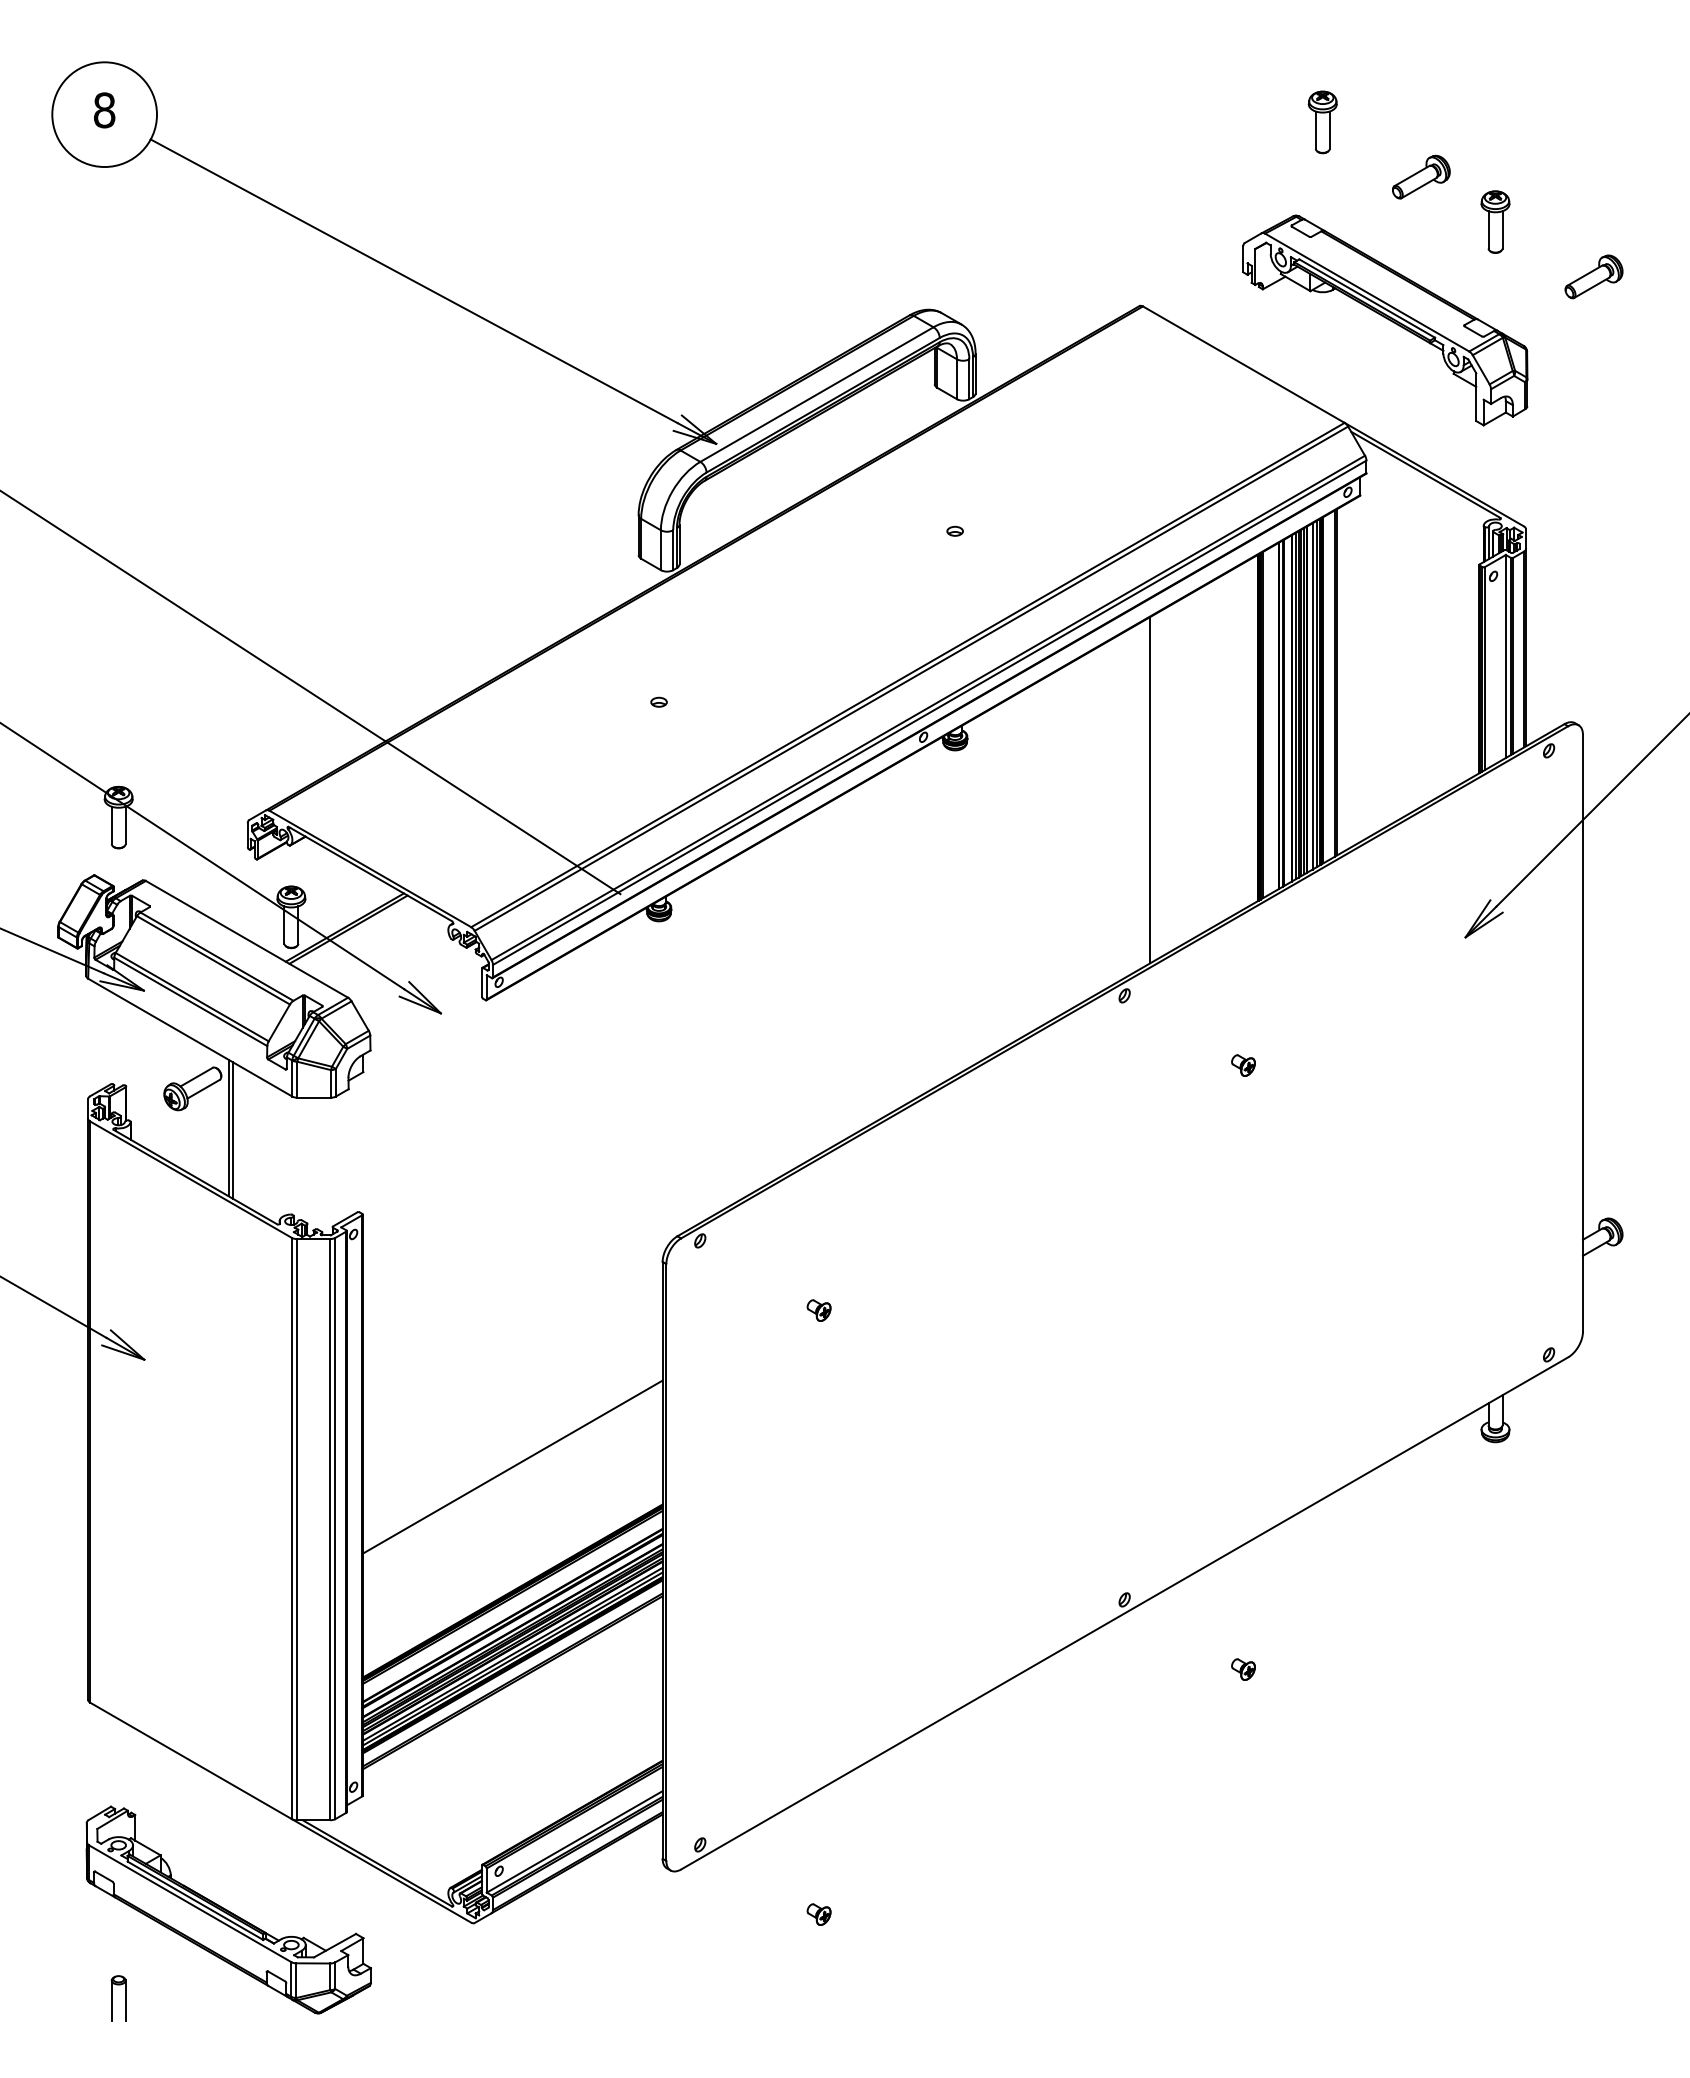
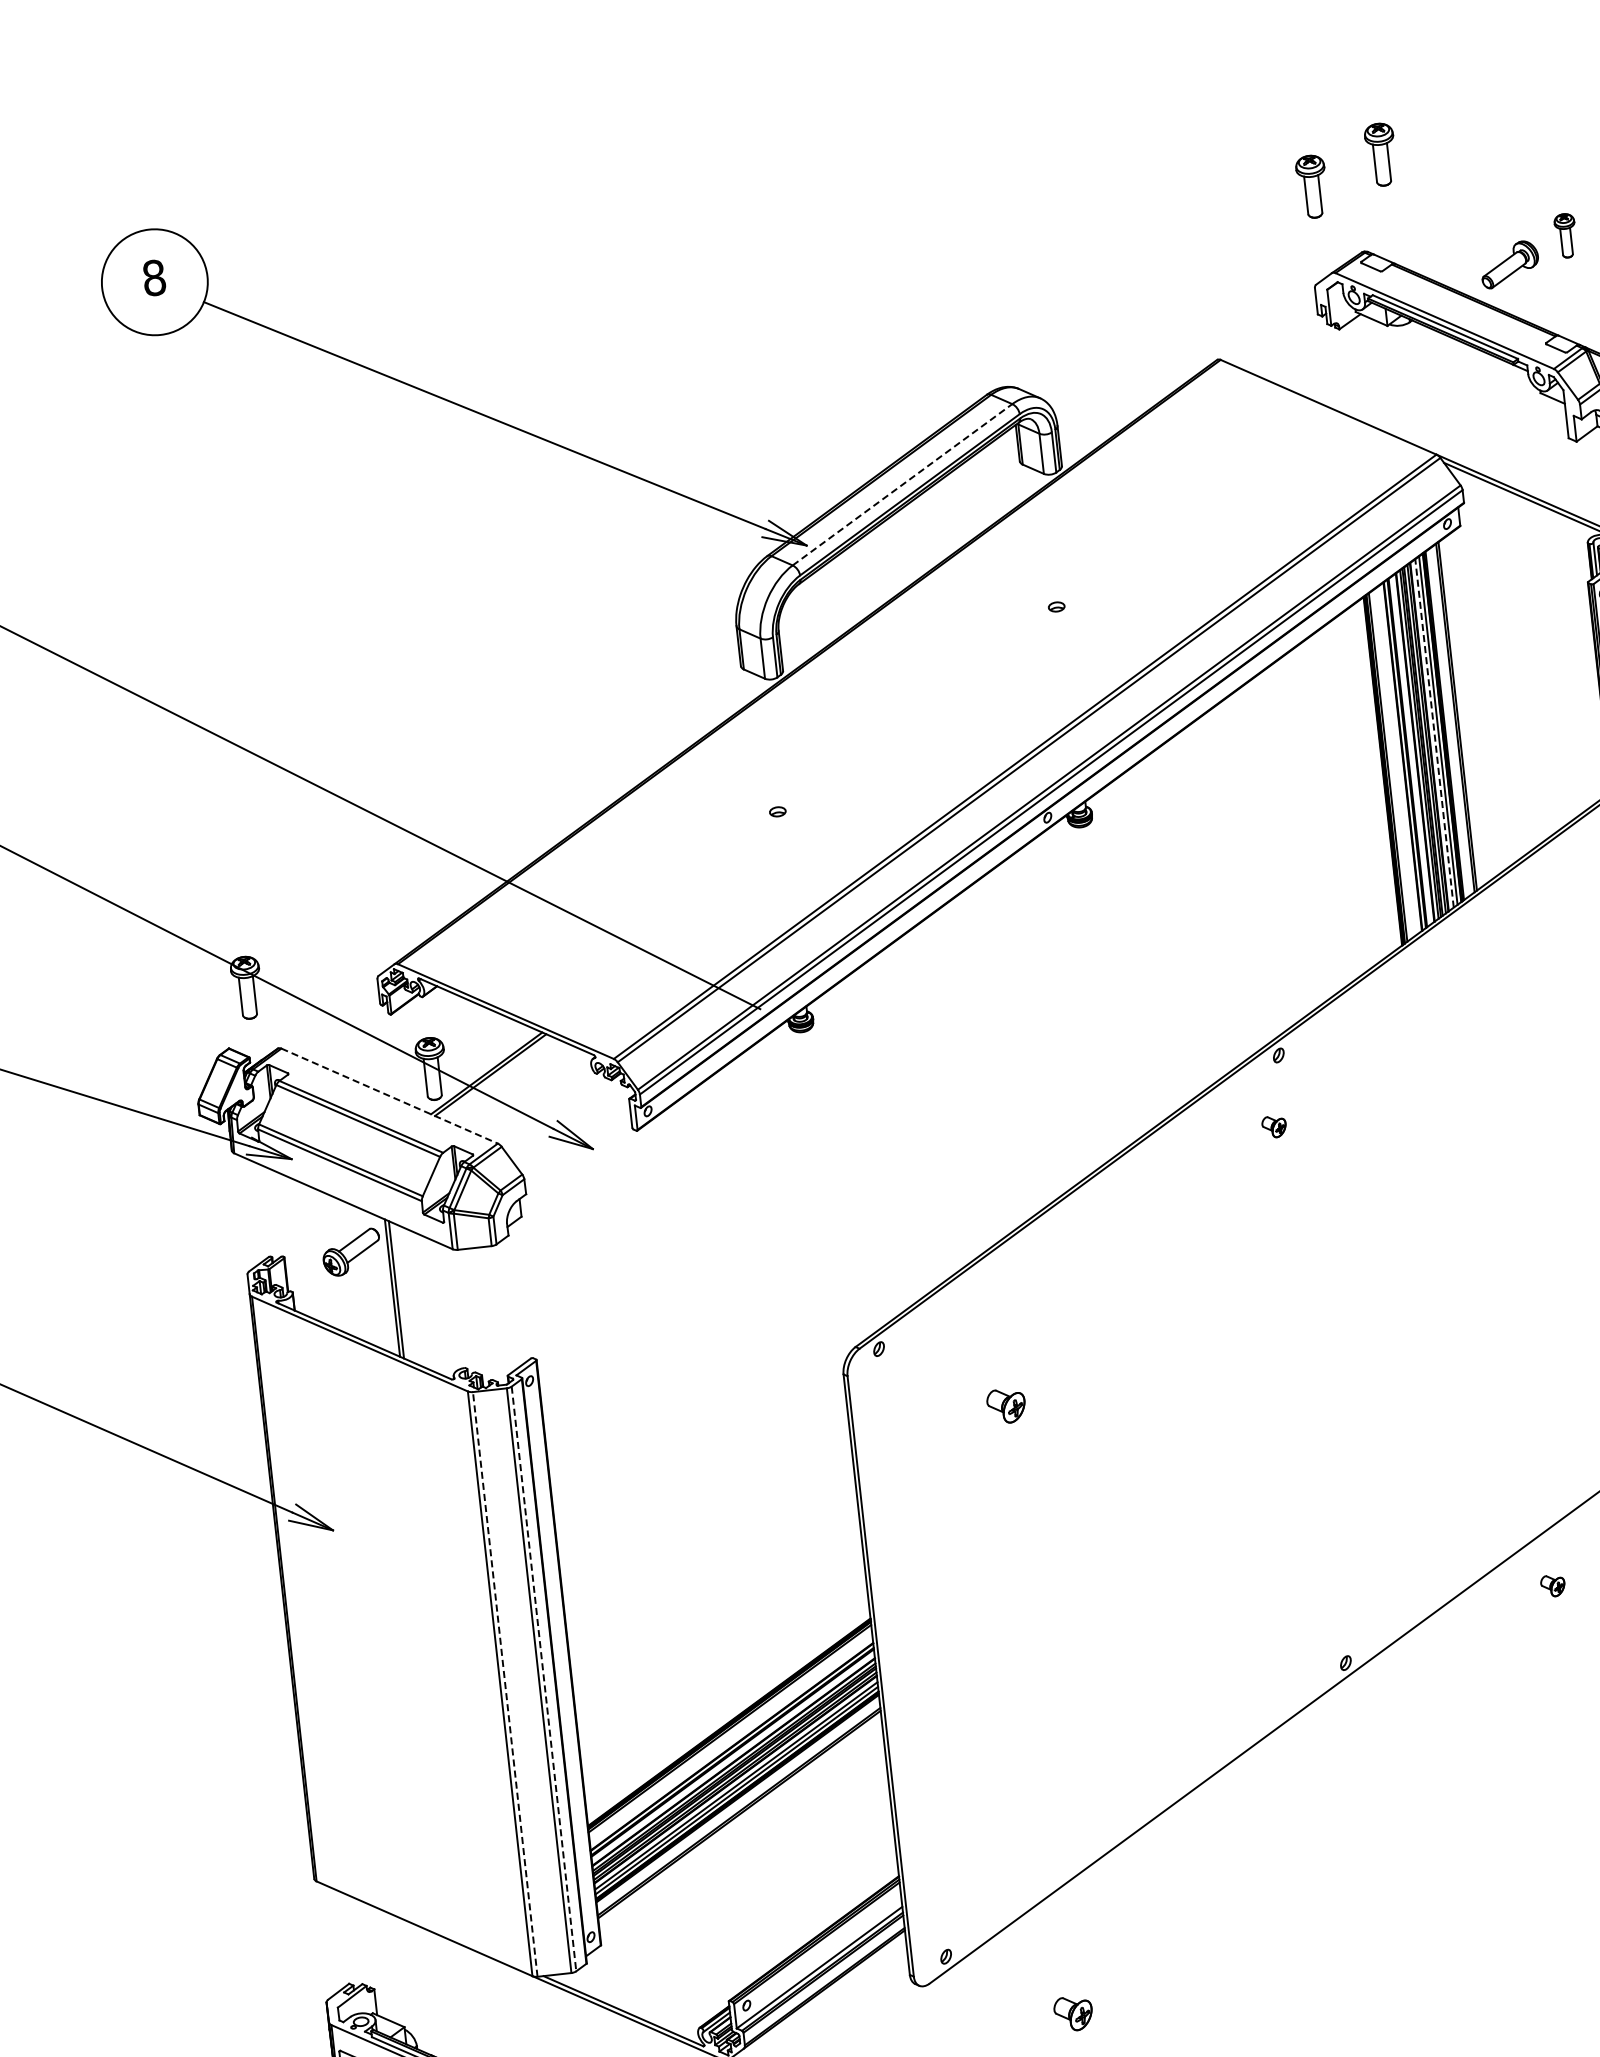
part: (1251, 146) -> (1312, 186), added
part: (1421, 176) -> (1509, 263), moved
part: (1495, 221) -> (1565, 235), size x0.7
line: (816, 394) -> (902, 484), solid -> dashed
line: (1312, 696) -> (1434, 733), solid -> dashed
line: (1150, 789) -> (1281, 845), removed
line: (247, 939) -> (390, 1096), solid -> dashed
part: (1243, 1065) -> (1274, 1126), moved
part: (818, 1310) -> (1005, 1406), size x1.6
line: (512, 1466) -> (715, 1596), removed
line: (335, 1528) -> (544, 1678), solid -> dashed
line: (296, 1529) -> (504, 1684), solid -> dashed
part: (1243, 1669) -> (1553, 1585), moved
part: (818, 1914) -> (1072, 2013), size x1.6

